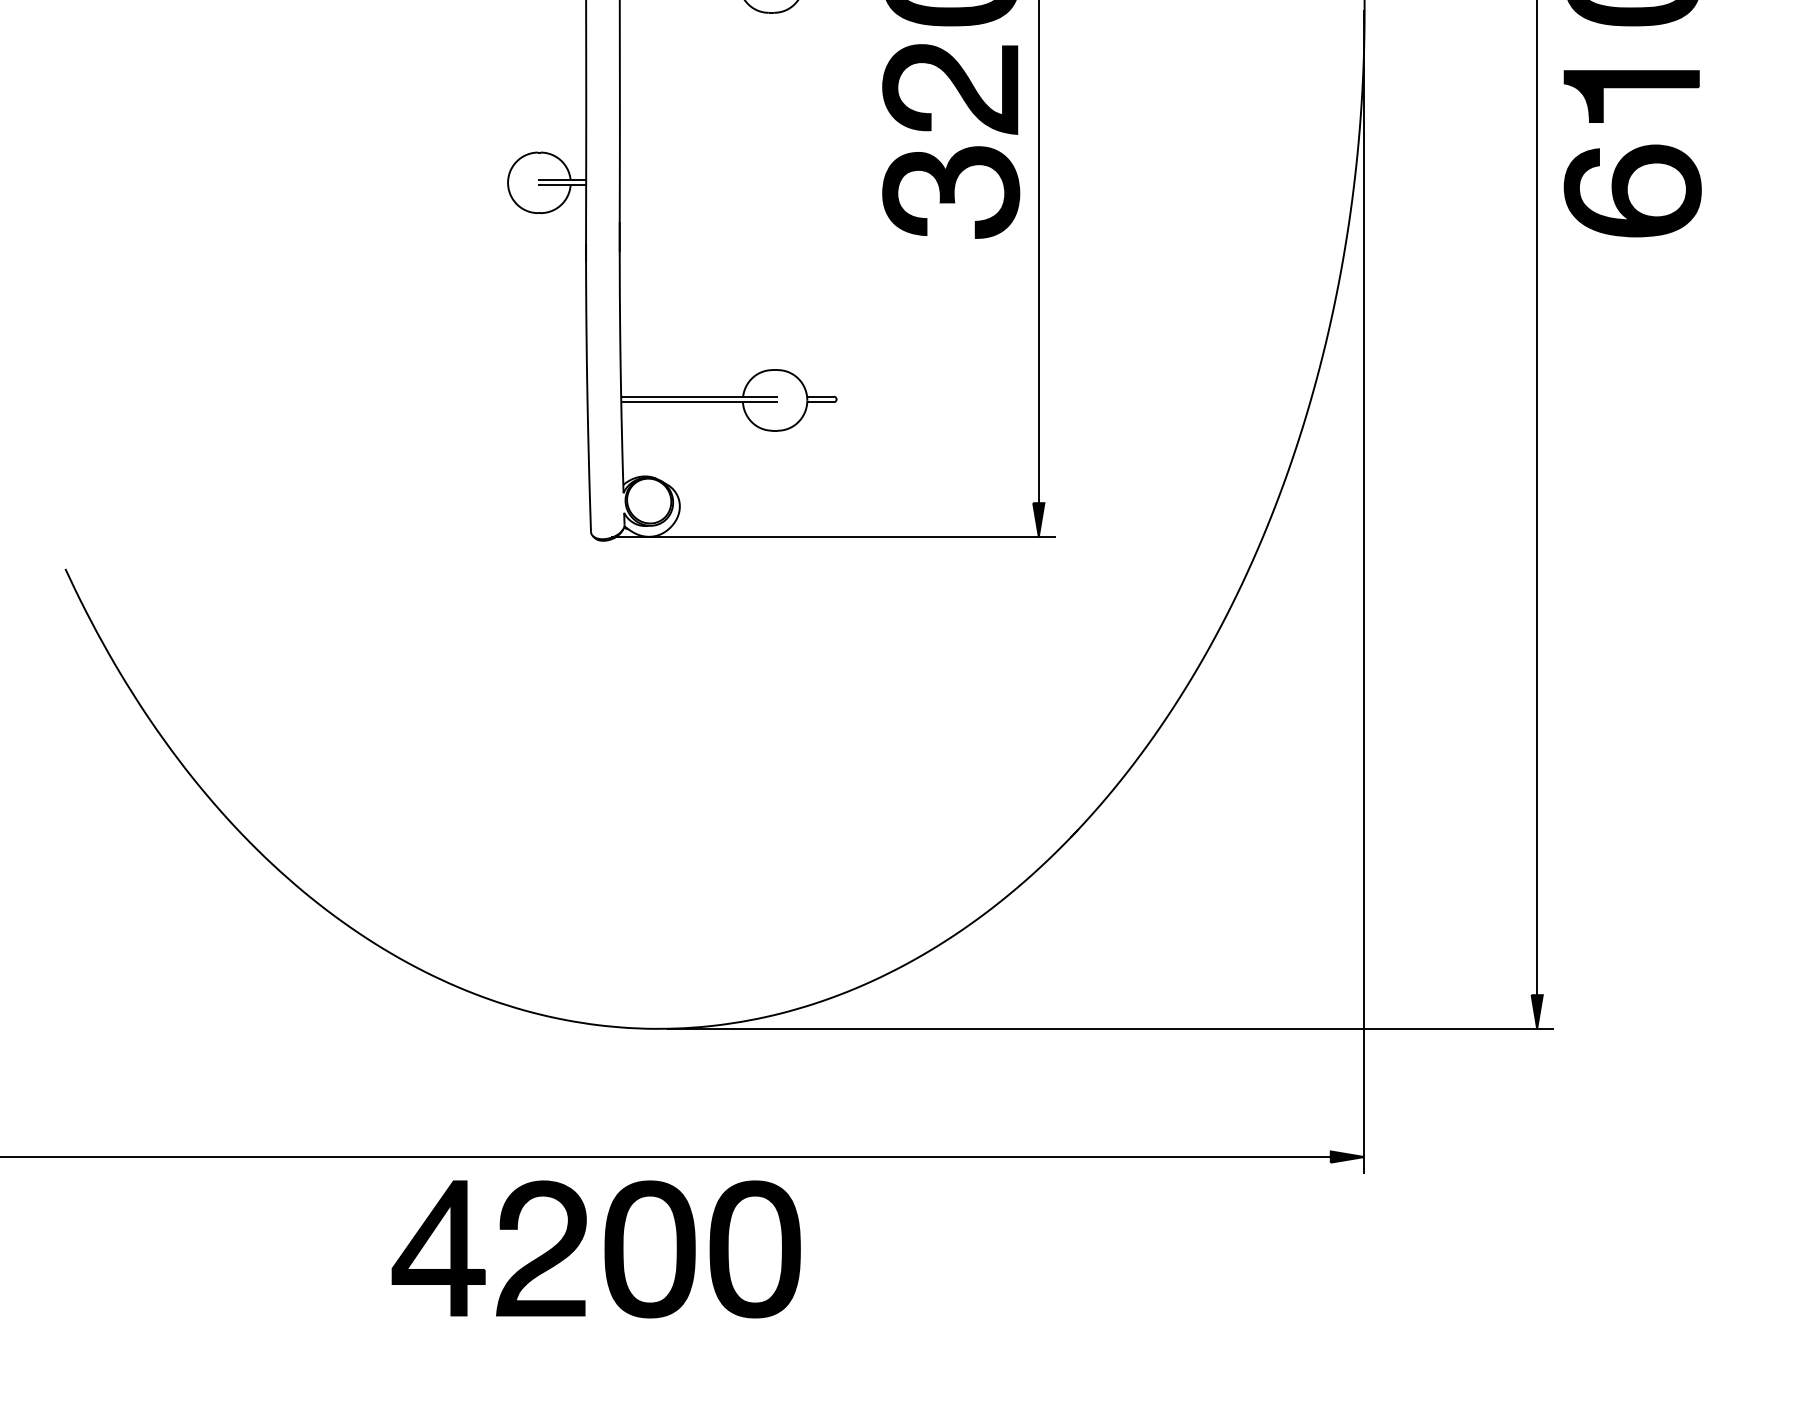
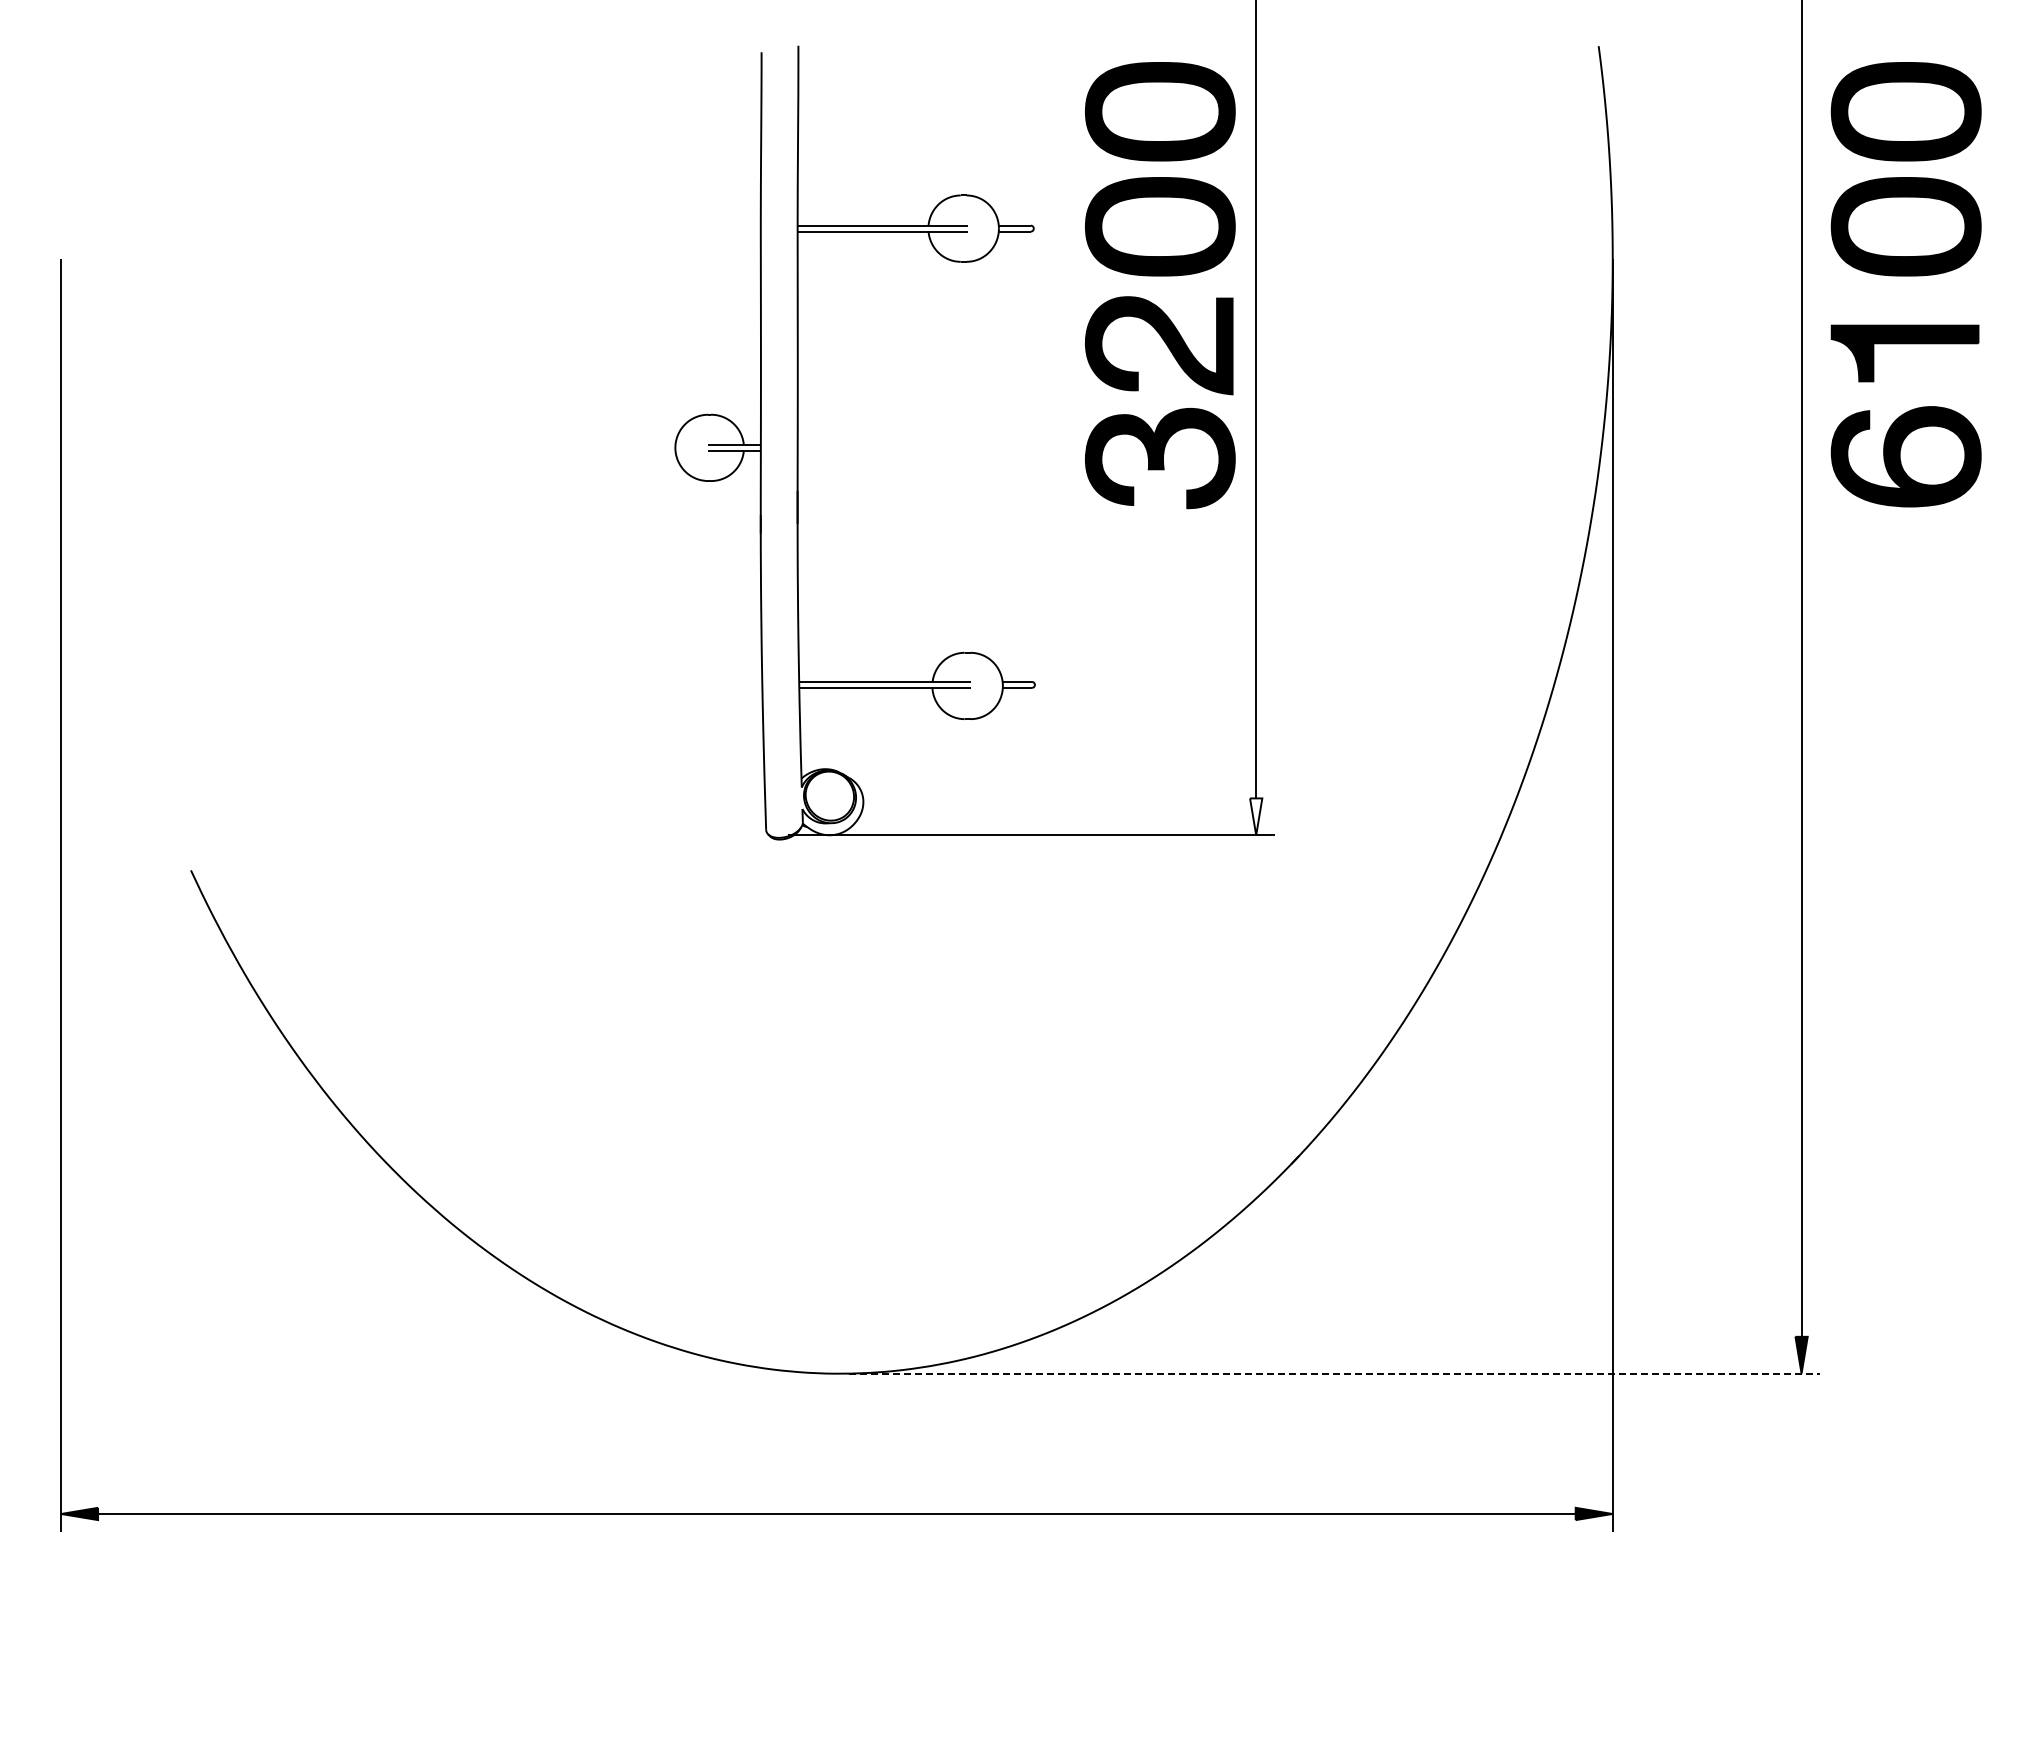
fill: (1039, 519) -> (1256, 816), removed
line: (1111, 1028) -> (1335, 1373), solid -> dashed
part: (605, 1248) -> (781, 1614), removed

